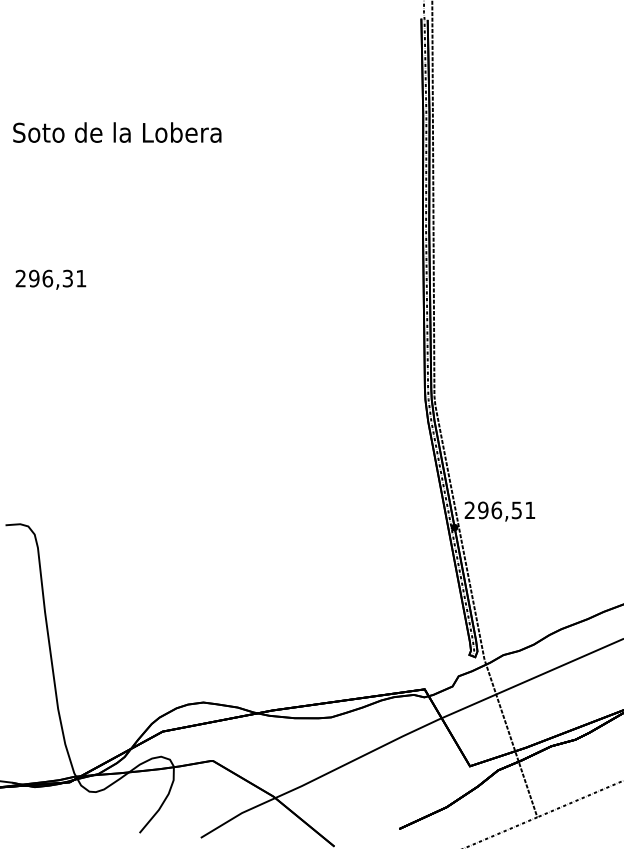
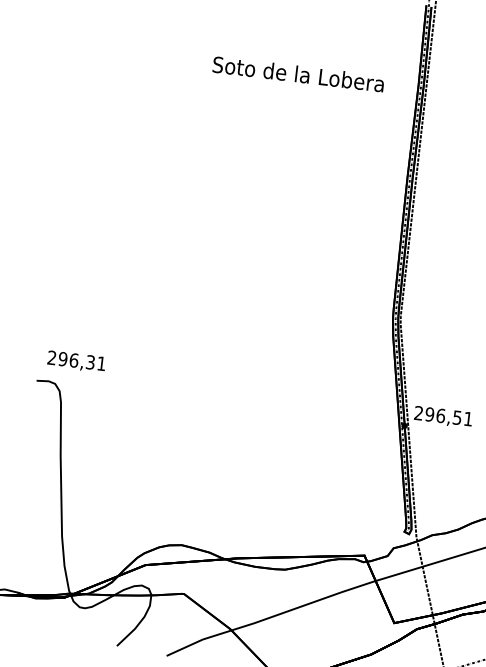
text: (117, 132) -> (298, 74), moved
text: (50, 279) -> (76, 361), moved

